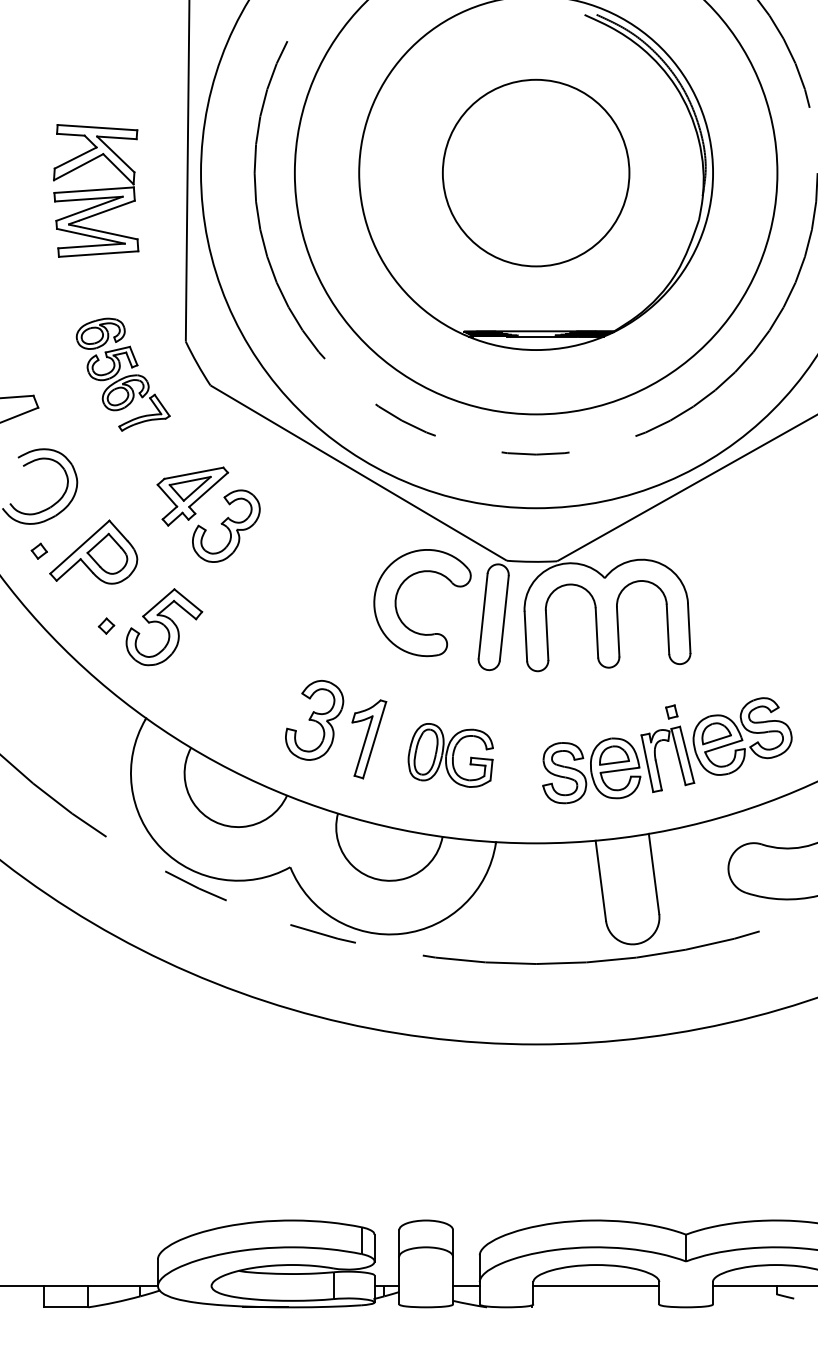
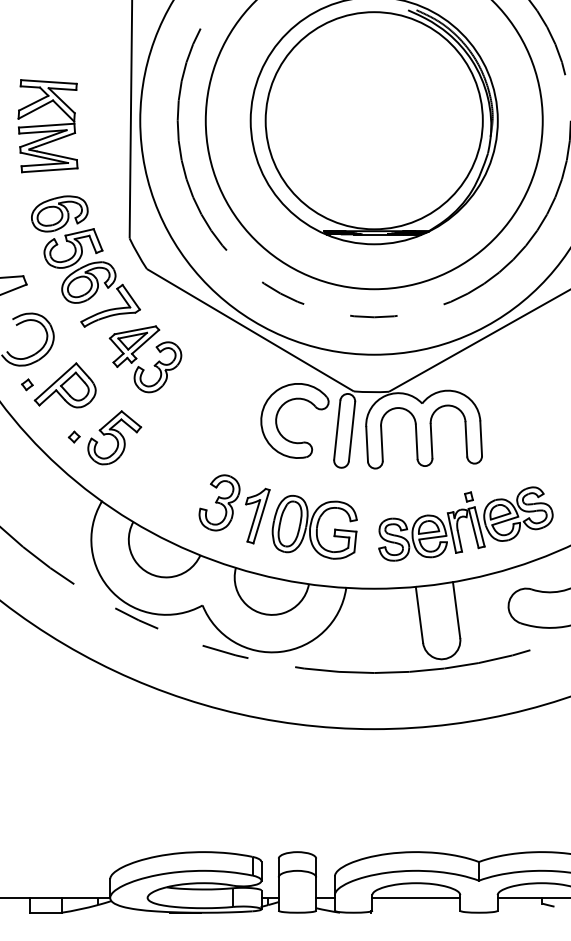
circle: (535, 172) -> (373, 120), size x1.67
part: (95, 191) -> (47, 126), moved
part: (122, 374) -> (85, 261), size x1.67
part: (450, 755) -> (314, 527), size x1.43

